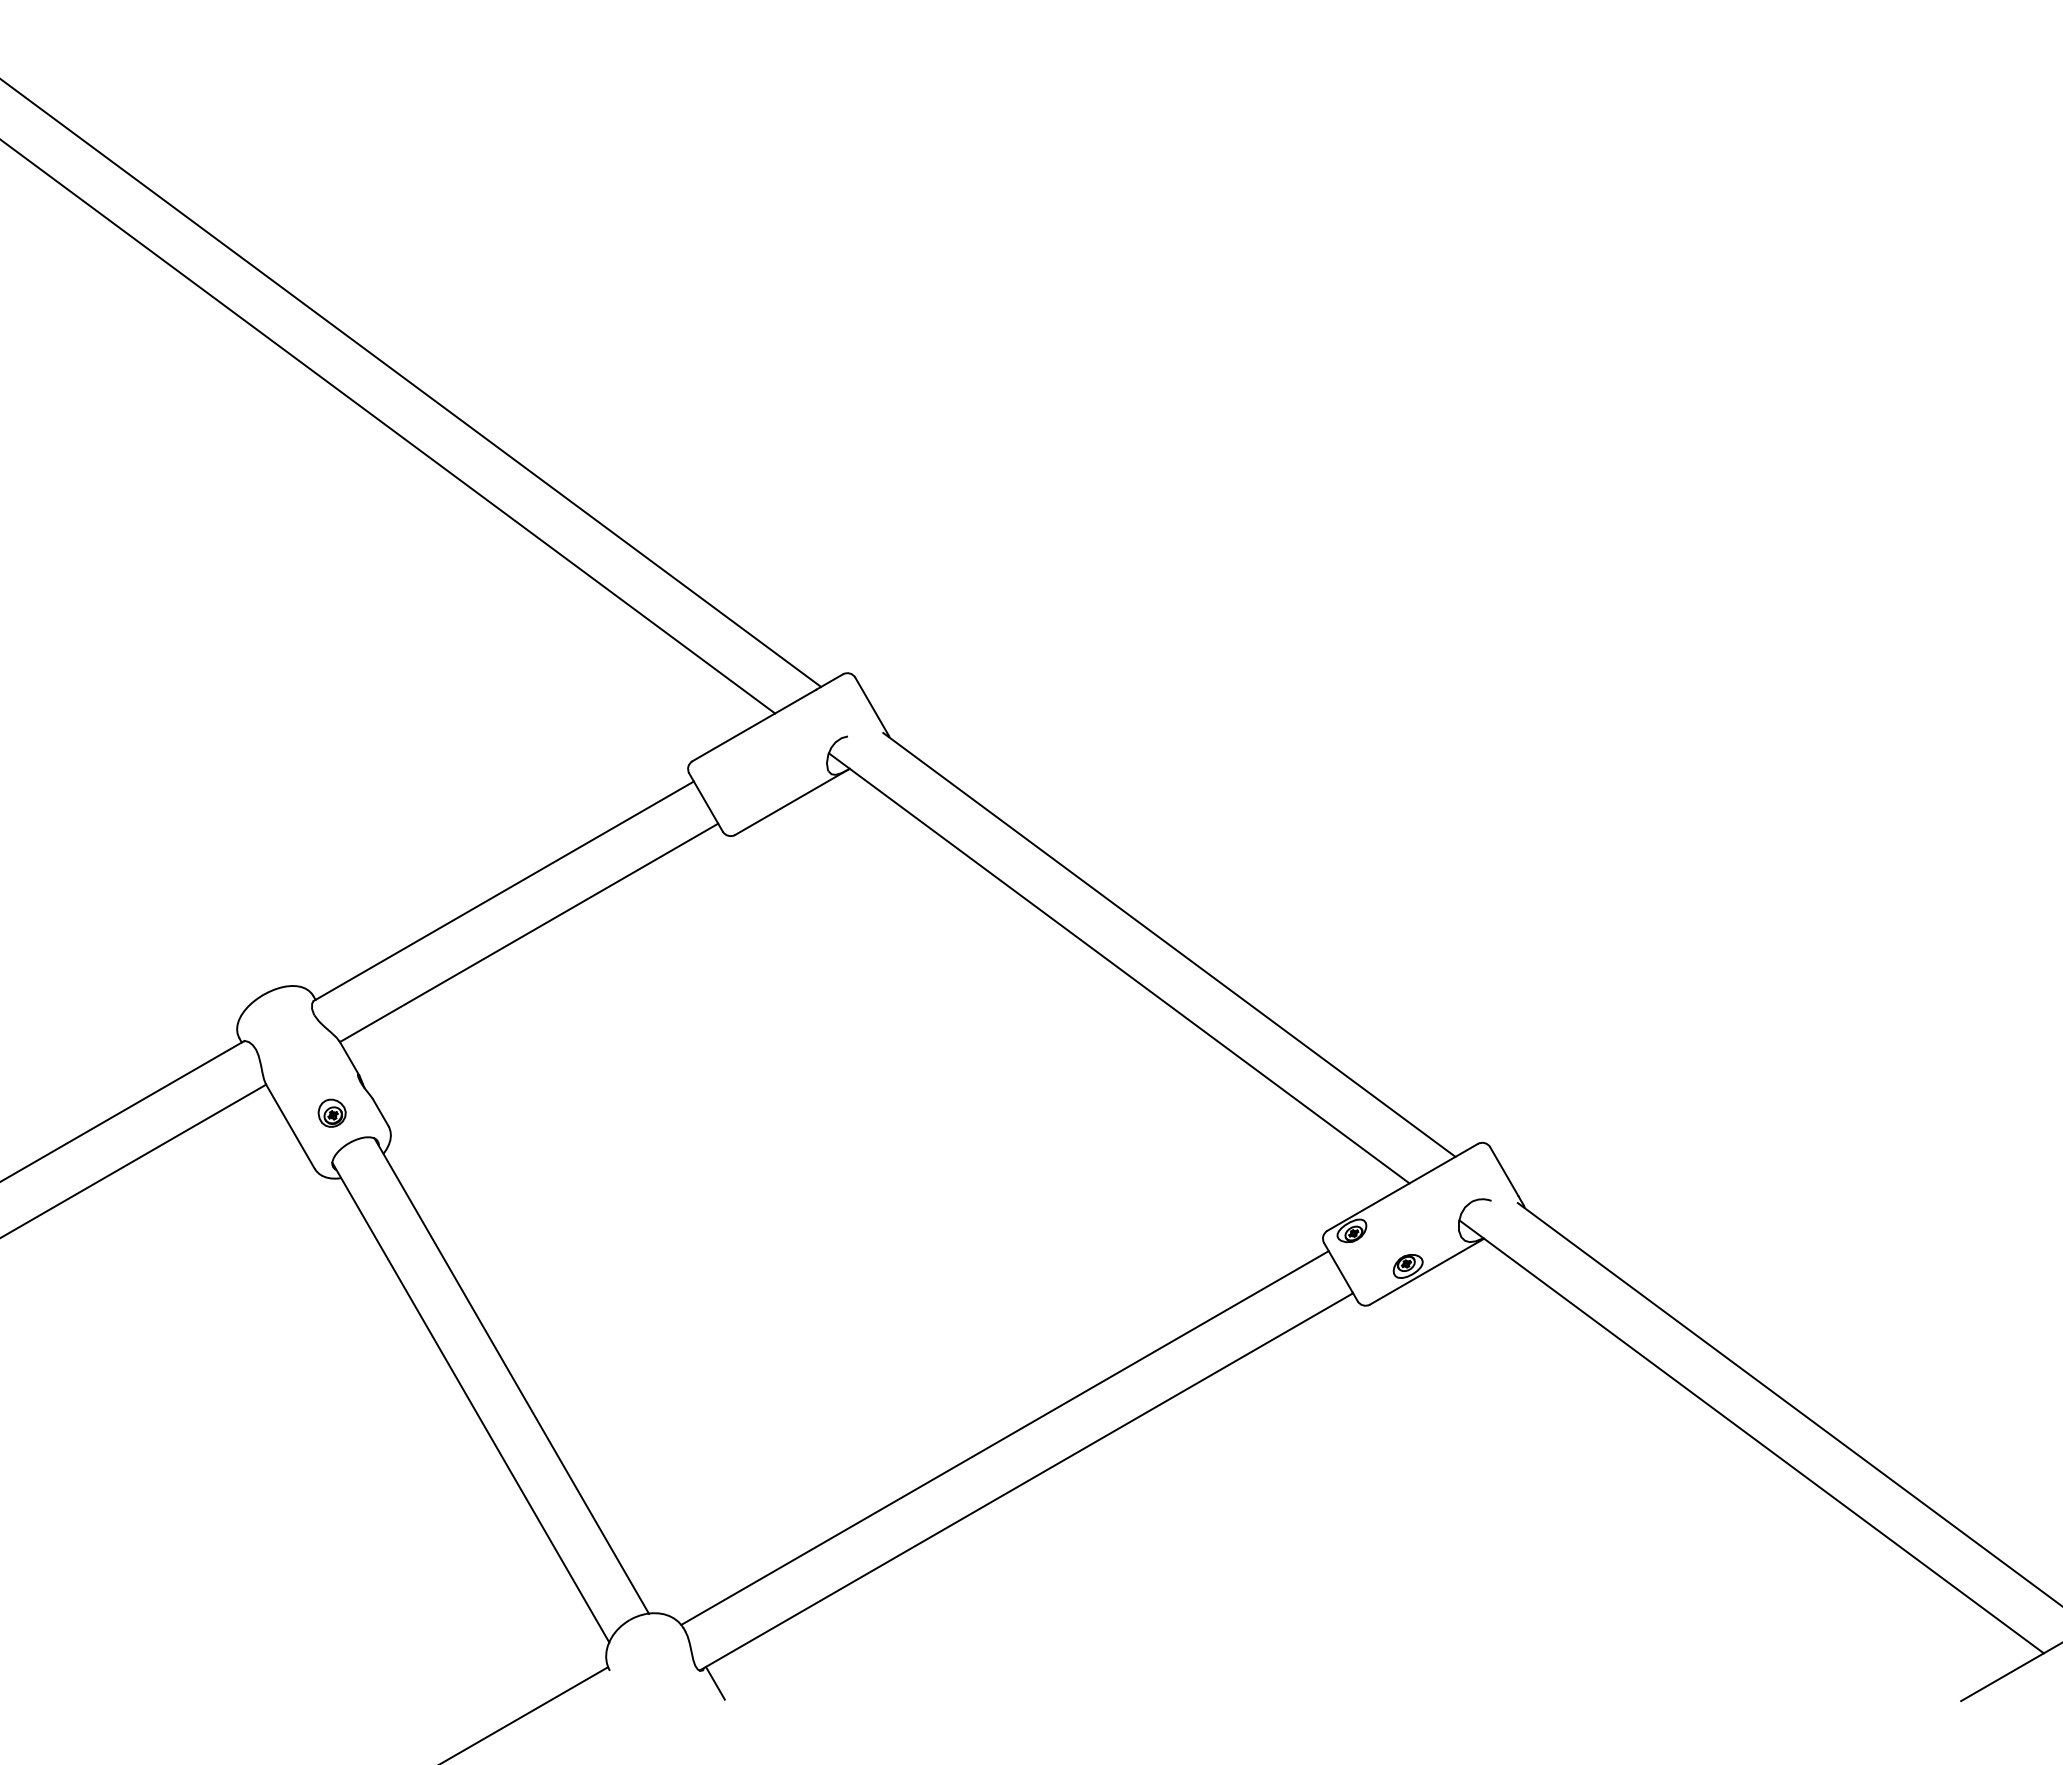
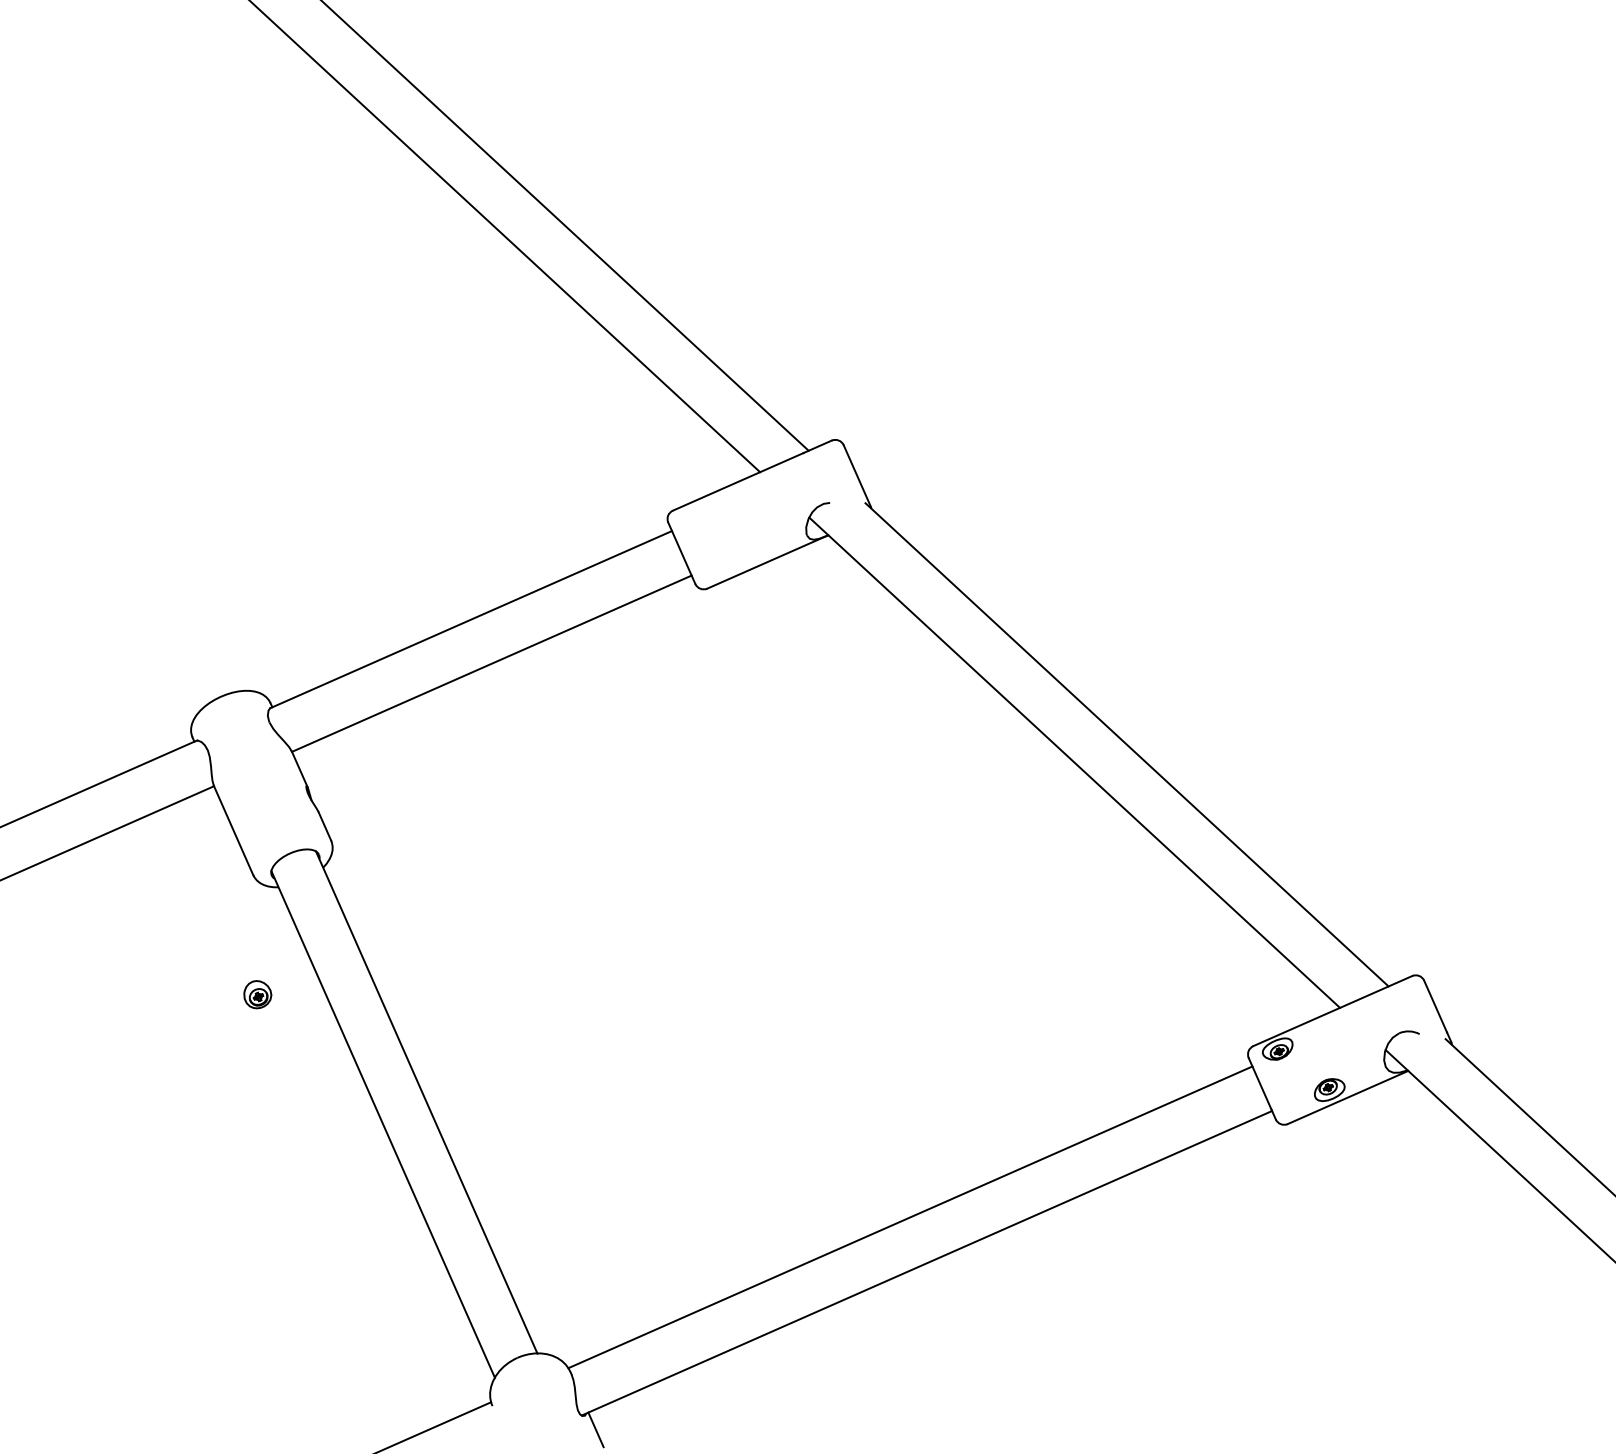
part: (331, 1112) -> (257, 993), moved

